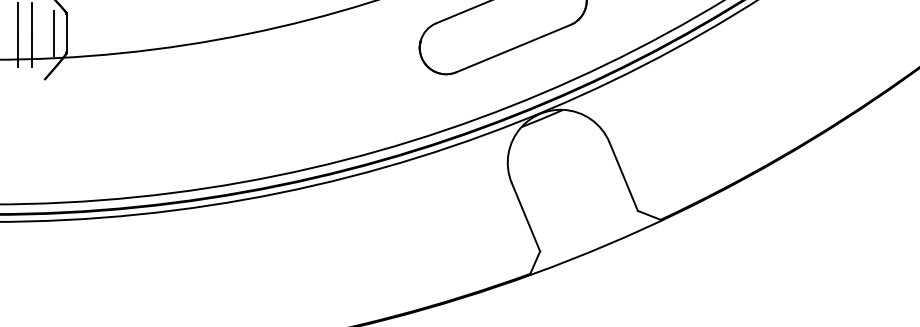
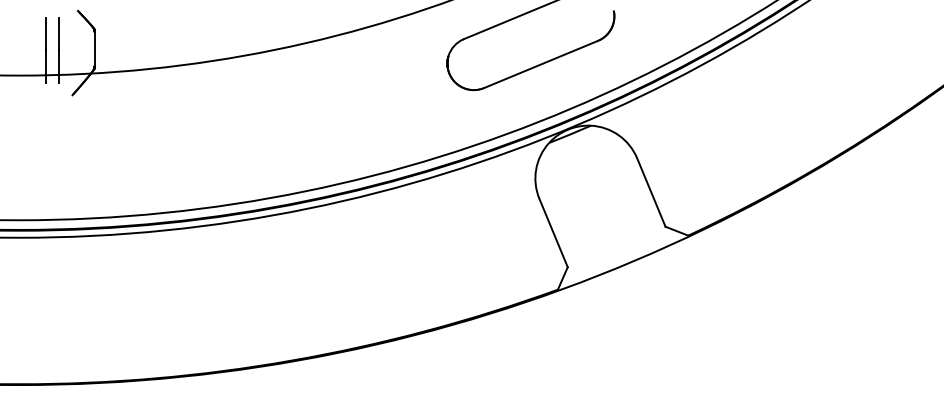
line: (53, 32) -> (81, 48), removed

